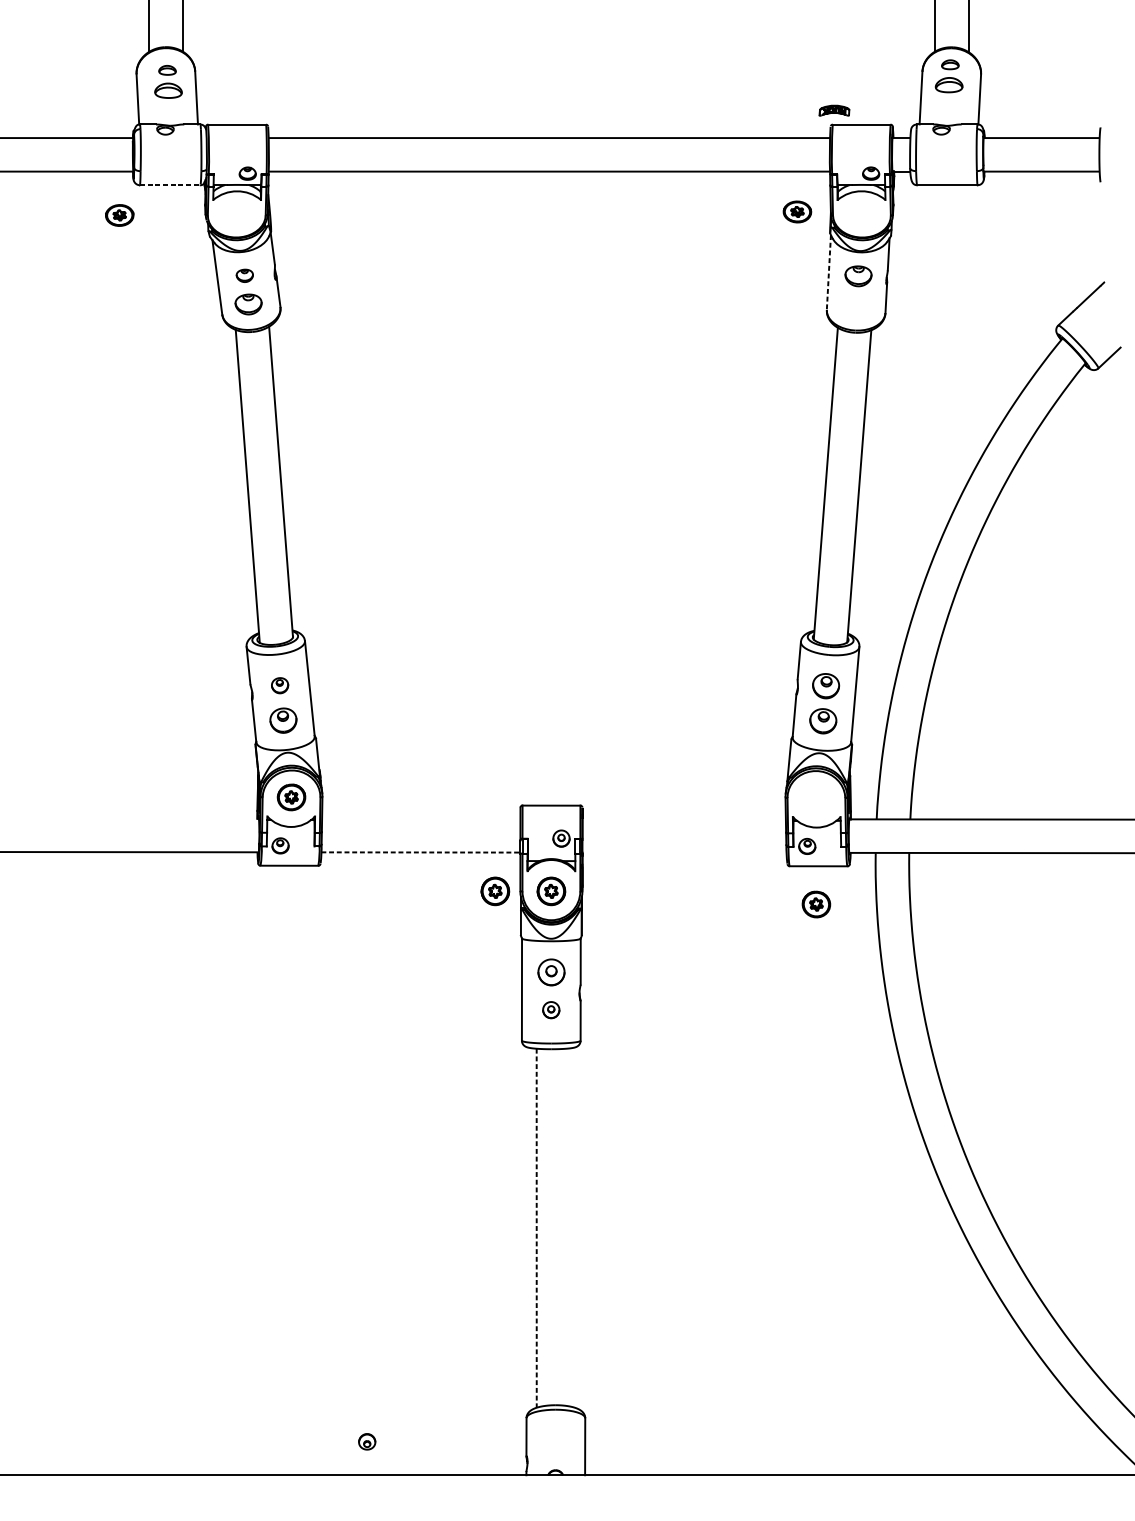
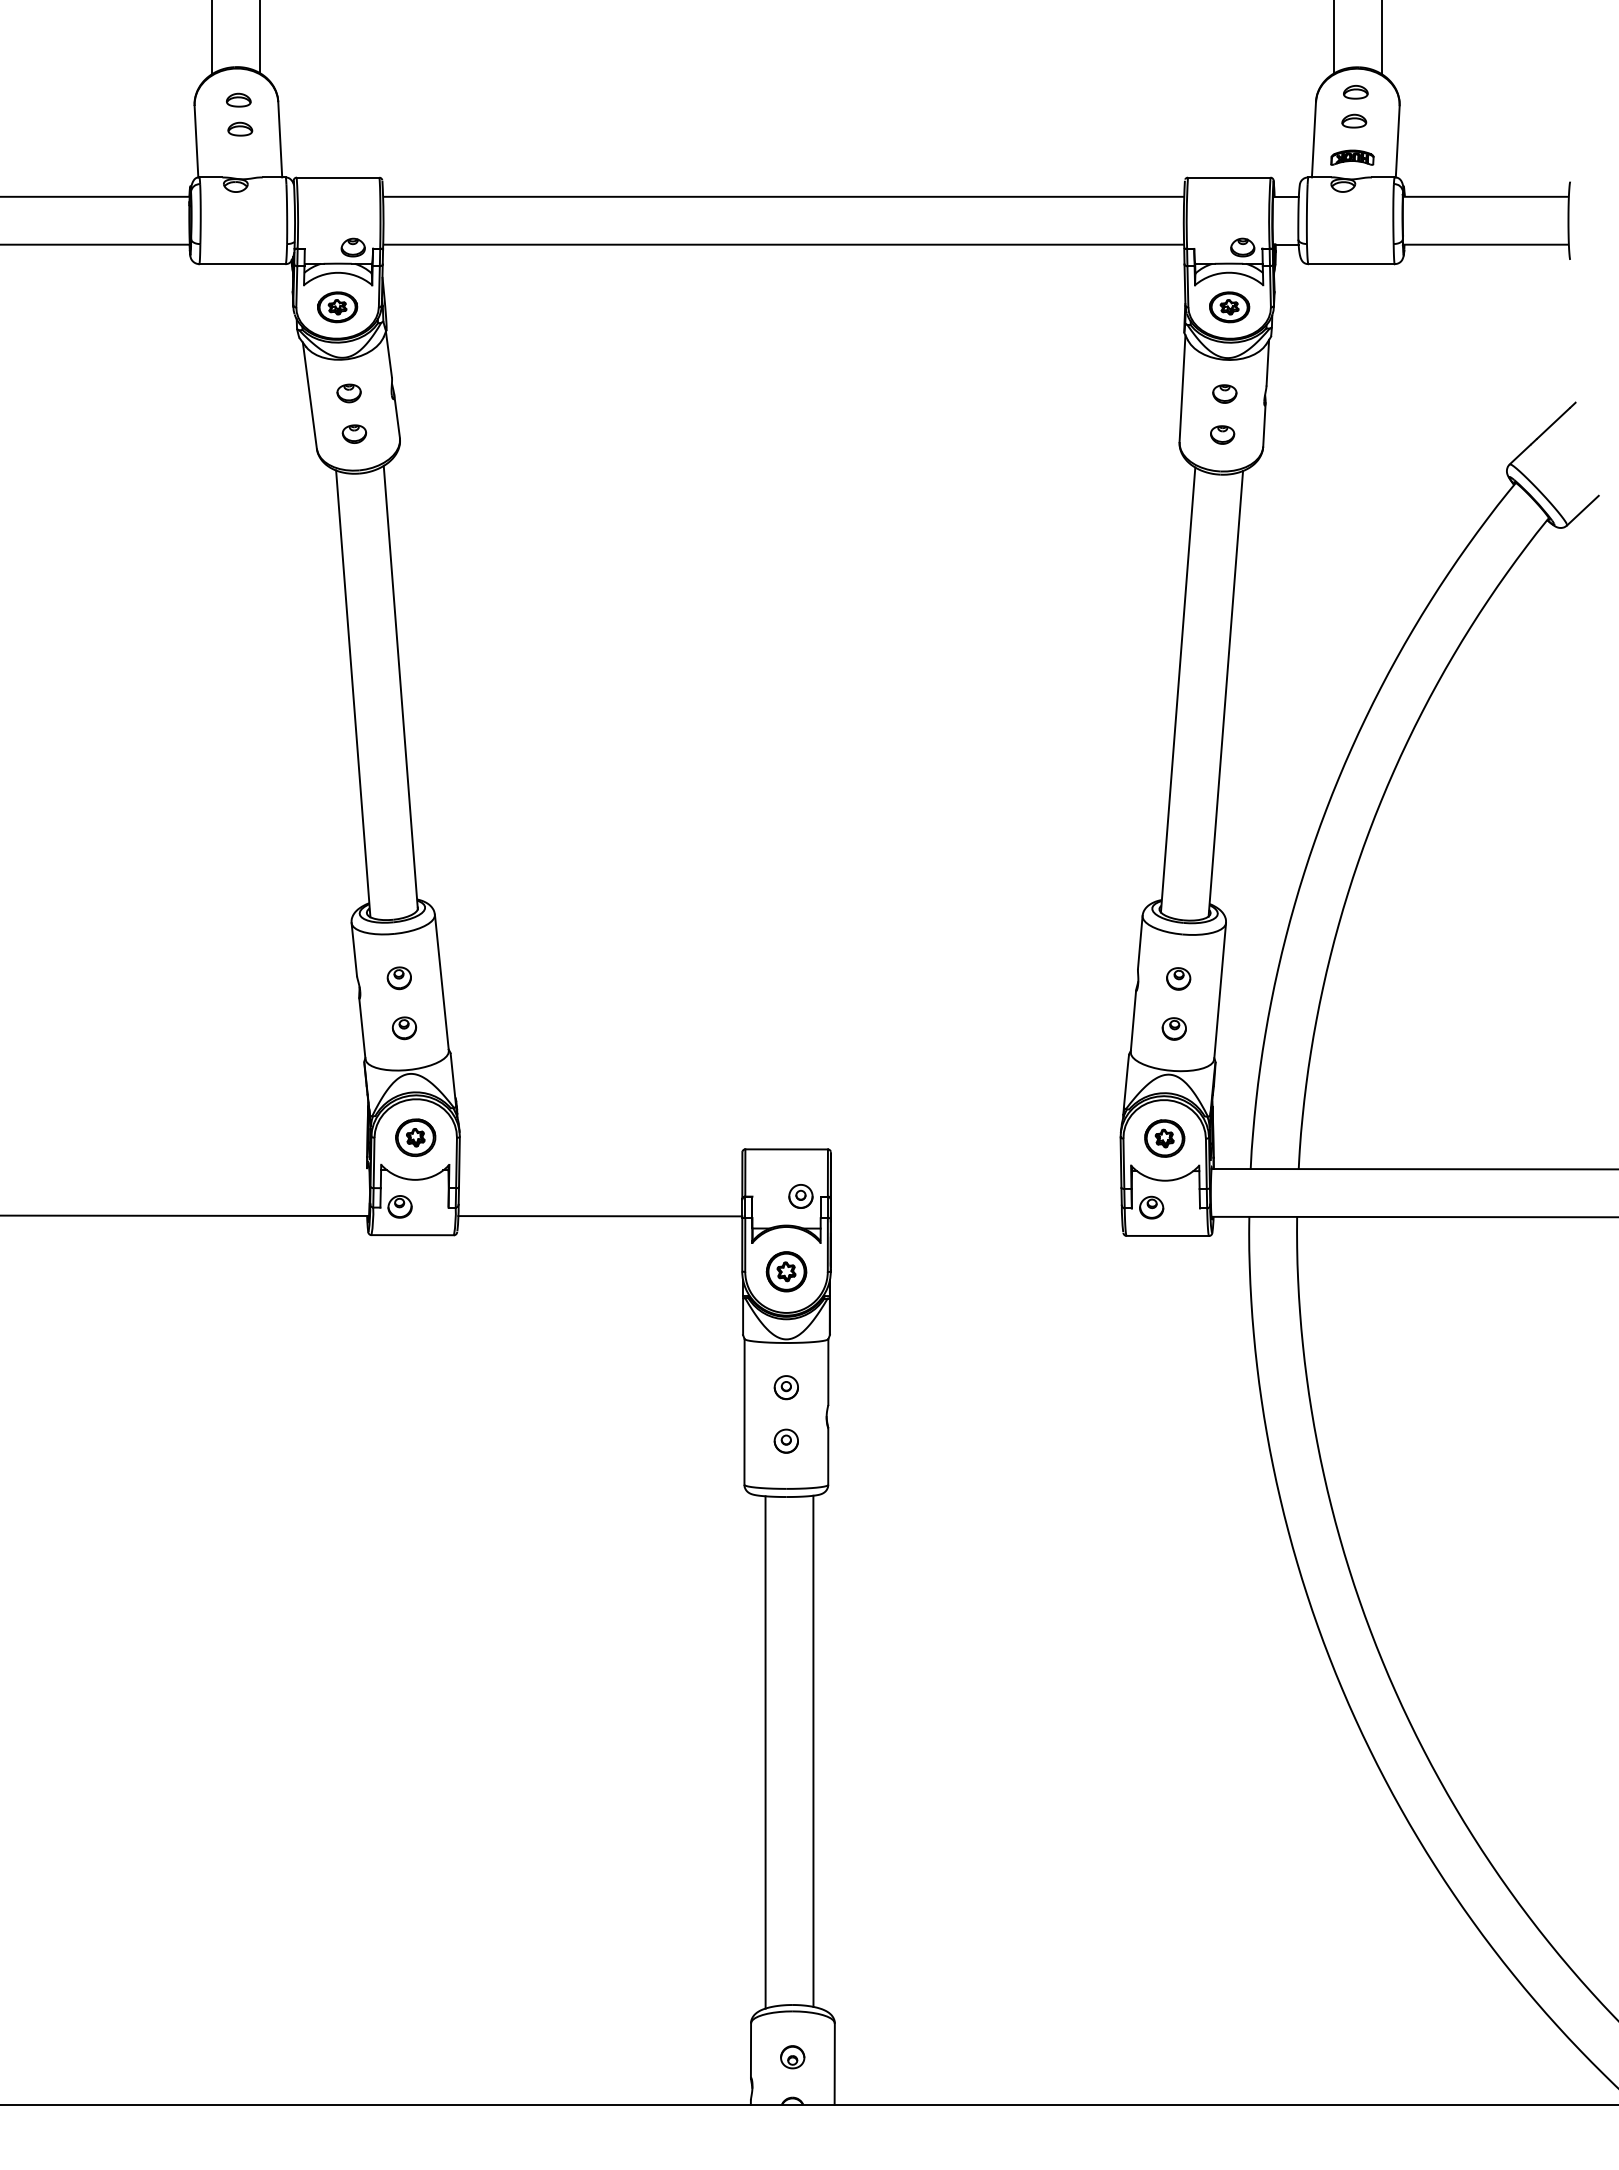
part: (949, 84) -> (1354, 120), size x0.62
part: (168, 90) -> (240, 128), size x0.62
part: (834, 110) -> (1352, 157), moved
line: (170, 185) -> (243, 264), dashed -> solid
part: (797, 212) -> (1229, 307), moved
part: (119, 215) -> (337, 307), moved
line: (828, 273) -> (1182, 389), dashed -> solid
part: (858, 275) -> (1224, 393), size x0.62
part: (248, 303) -> (354, 433), size x0.62
part: (856, 304) -> (1222, 434), added
part: (826, 685) -> (1178, 978), size x0.62
part: (283, 720) -> (404, 1028), size x0.62
part: (822, 720) -> (1173, 1028), size x0.62
line: (421, 852) -> (600, 1216), dashed -> solid
part: (495, 891) -> (706, 1271), removed
part: (816, 904) -> (1164, 1138), moved
part: (550, 972) -> (785, 1387), size x0.62
line: (570, 1227) -> (813, 1751), added
line: (536, 1228) -> (765, 1753), dashed -> solid
part: (367, 1442) -> (792, 2057), moved

